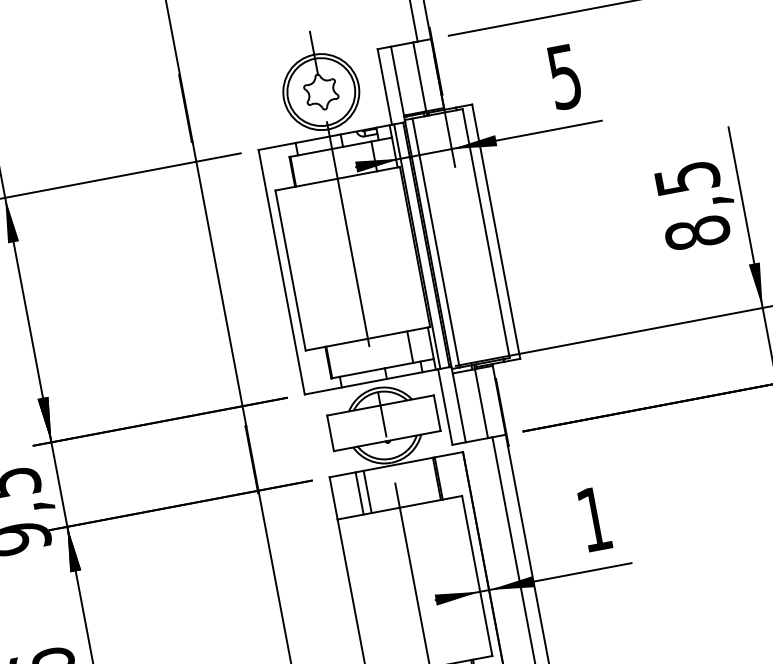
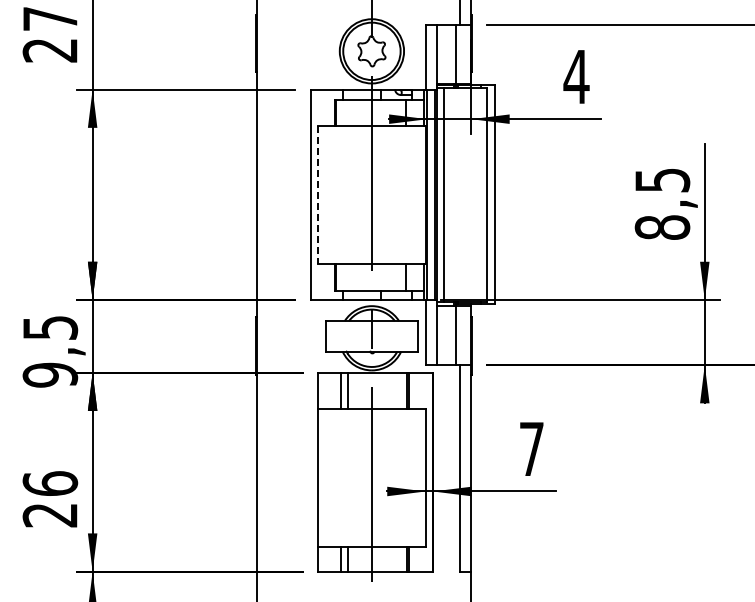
text: (564, 77) -> (576, 77), 5 -> 4
line: (290, 270) -> (318, 194), solid -> dashed
text: (593, 518) -> (531, 448), 1 -> 7

